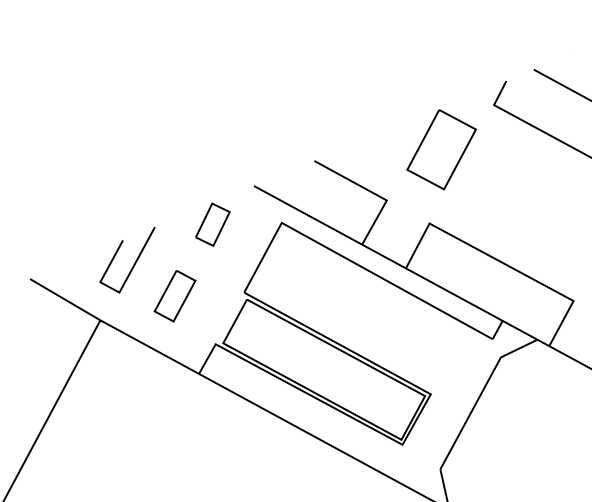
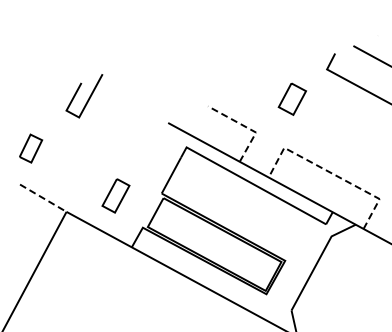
part: (441, 150) -> (292, 99), size x0.6
line: (373, 192) -> (247, 127), solid -> dashed
part: (213, 224) -> (31, 148), moved
line: (500, 262) -> (331, 173), solid -> dashed
line: (132, 265) -> (87, 99), moved
line: (65, 300) -> (43, 198), solid -> dashed

